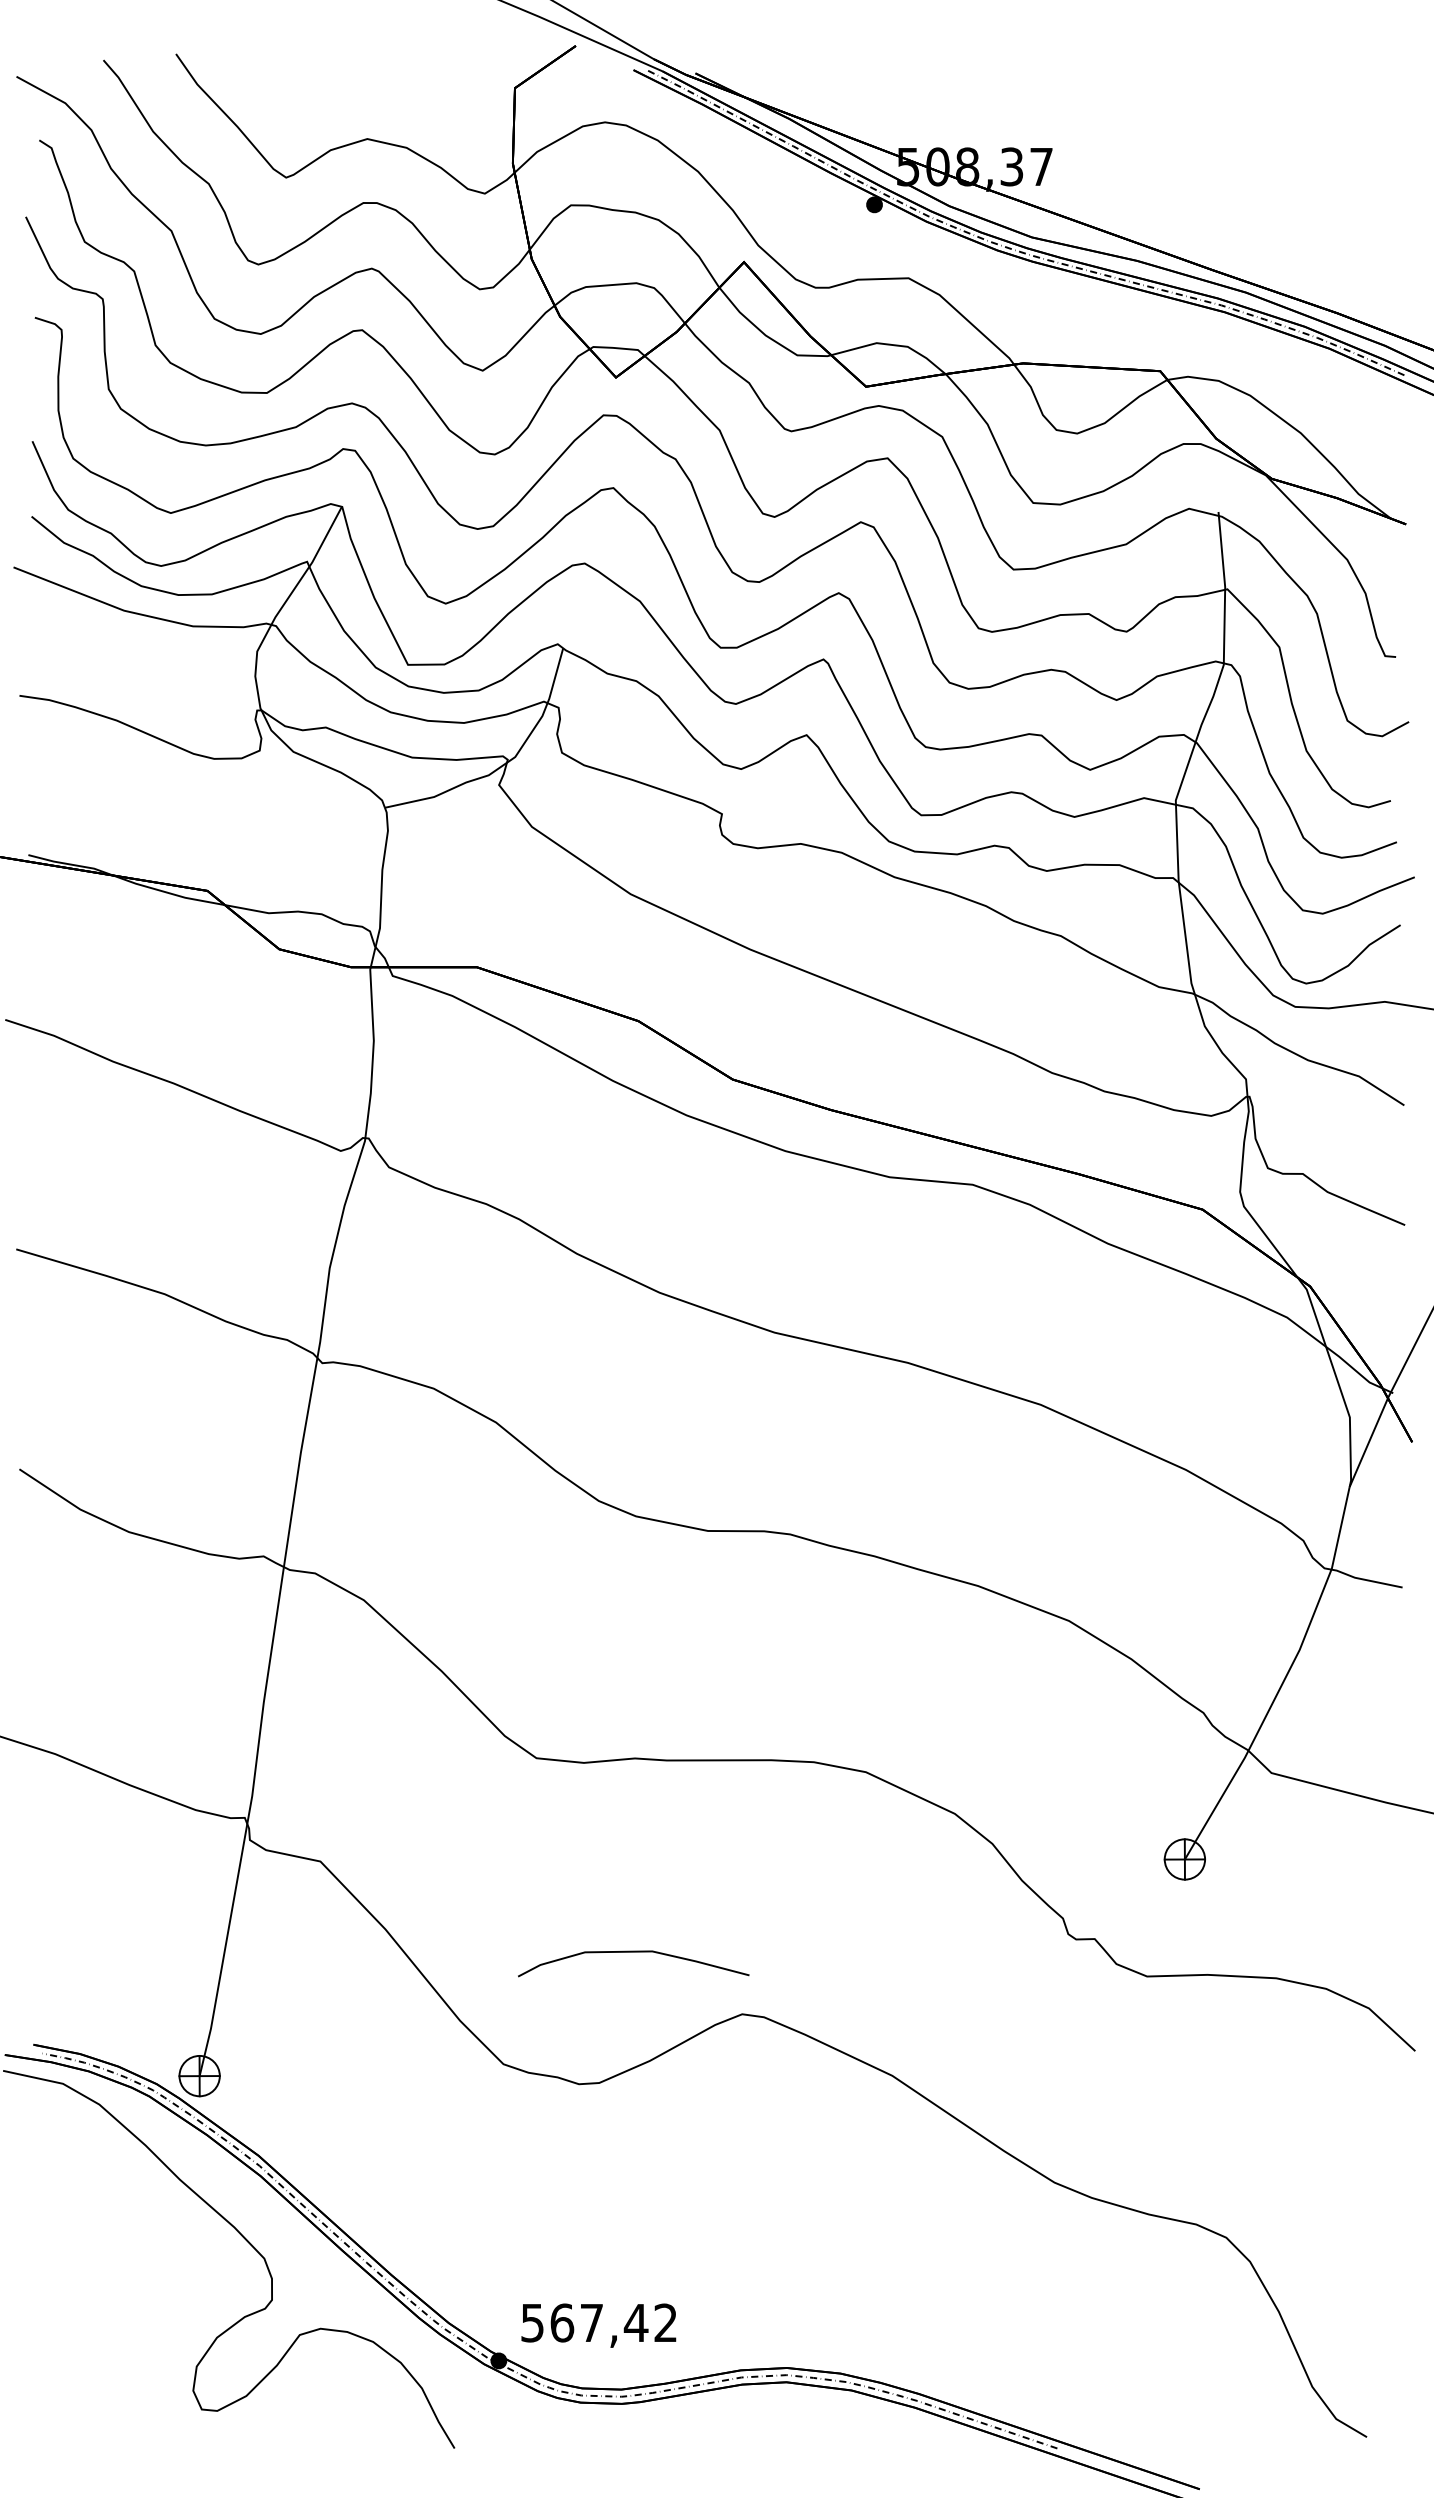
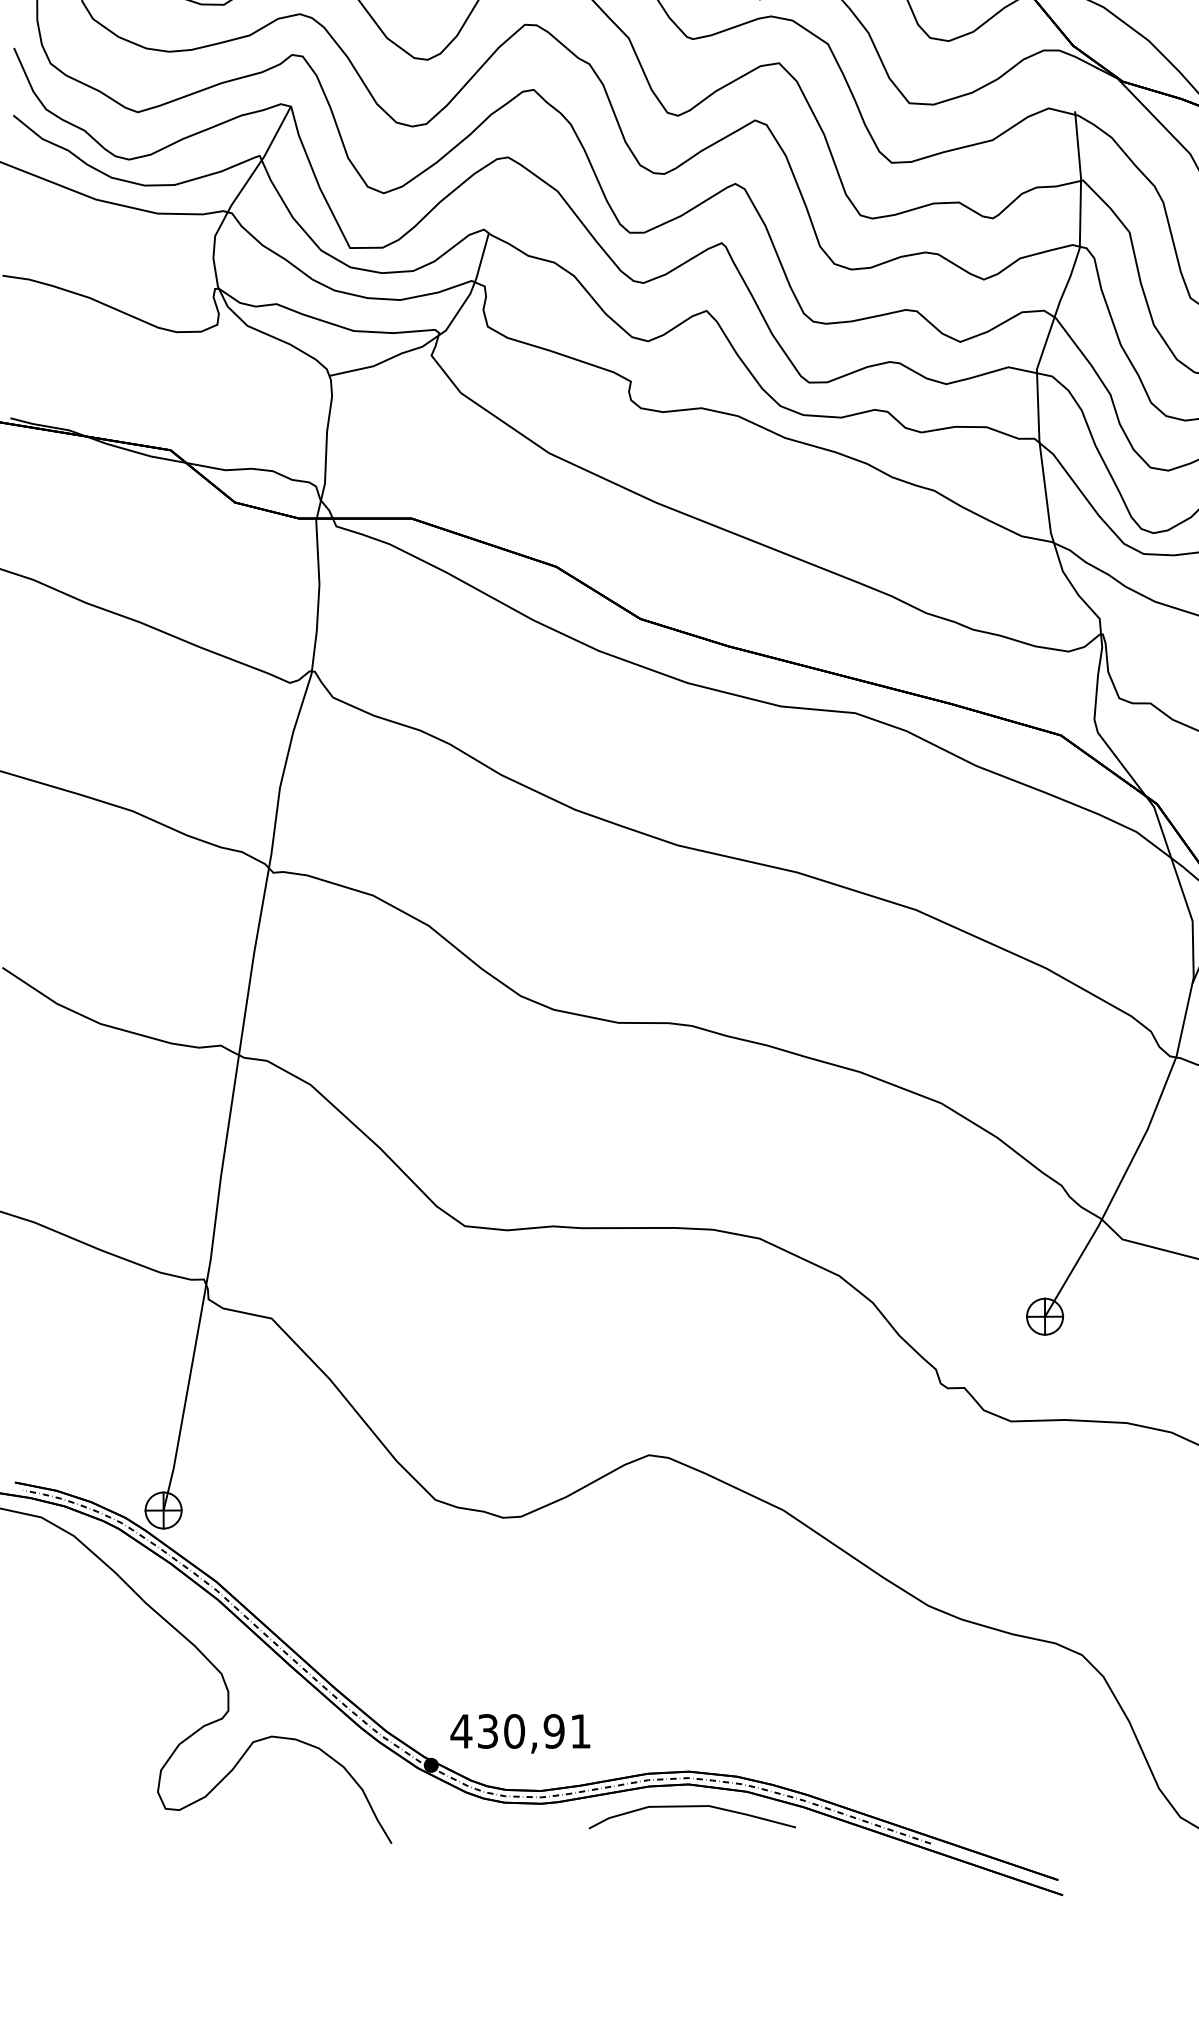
curve: (633, 1952) -> (692, 1807), moved
text: (598, 2322) -> (520, 1730), 567,42 -> 430,91

